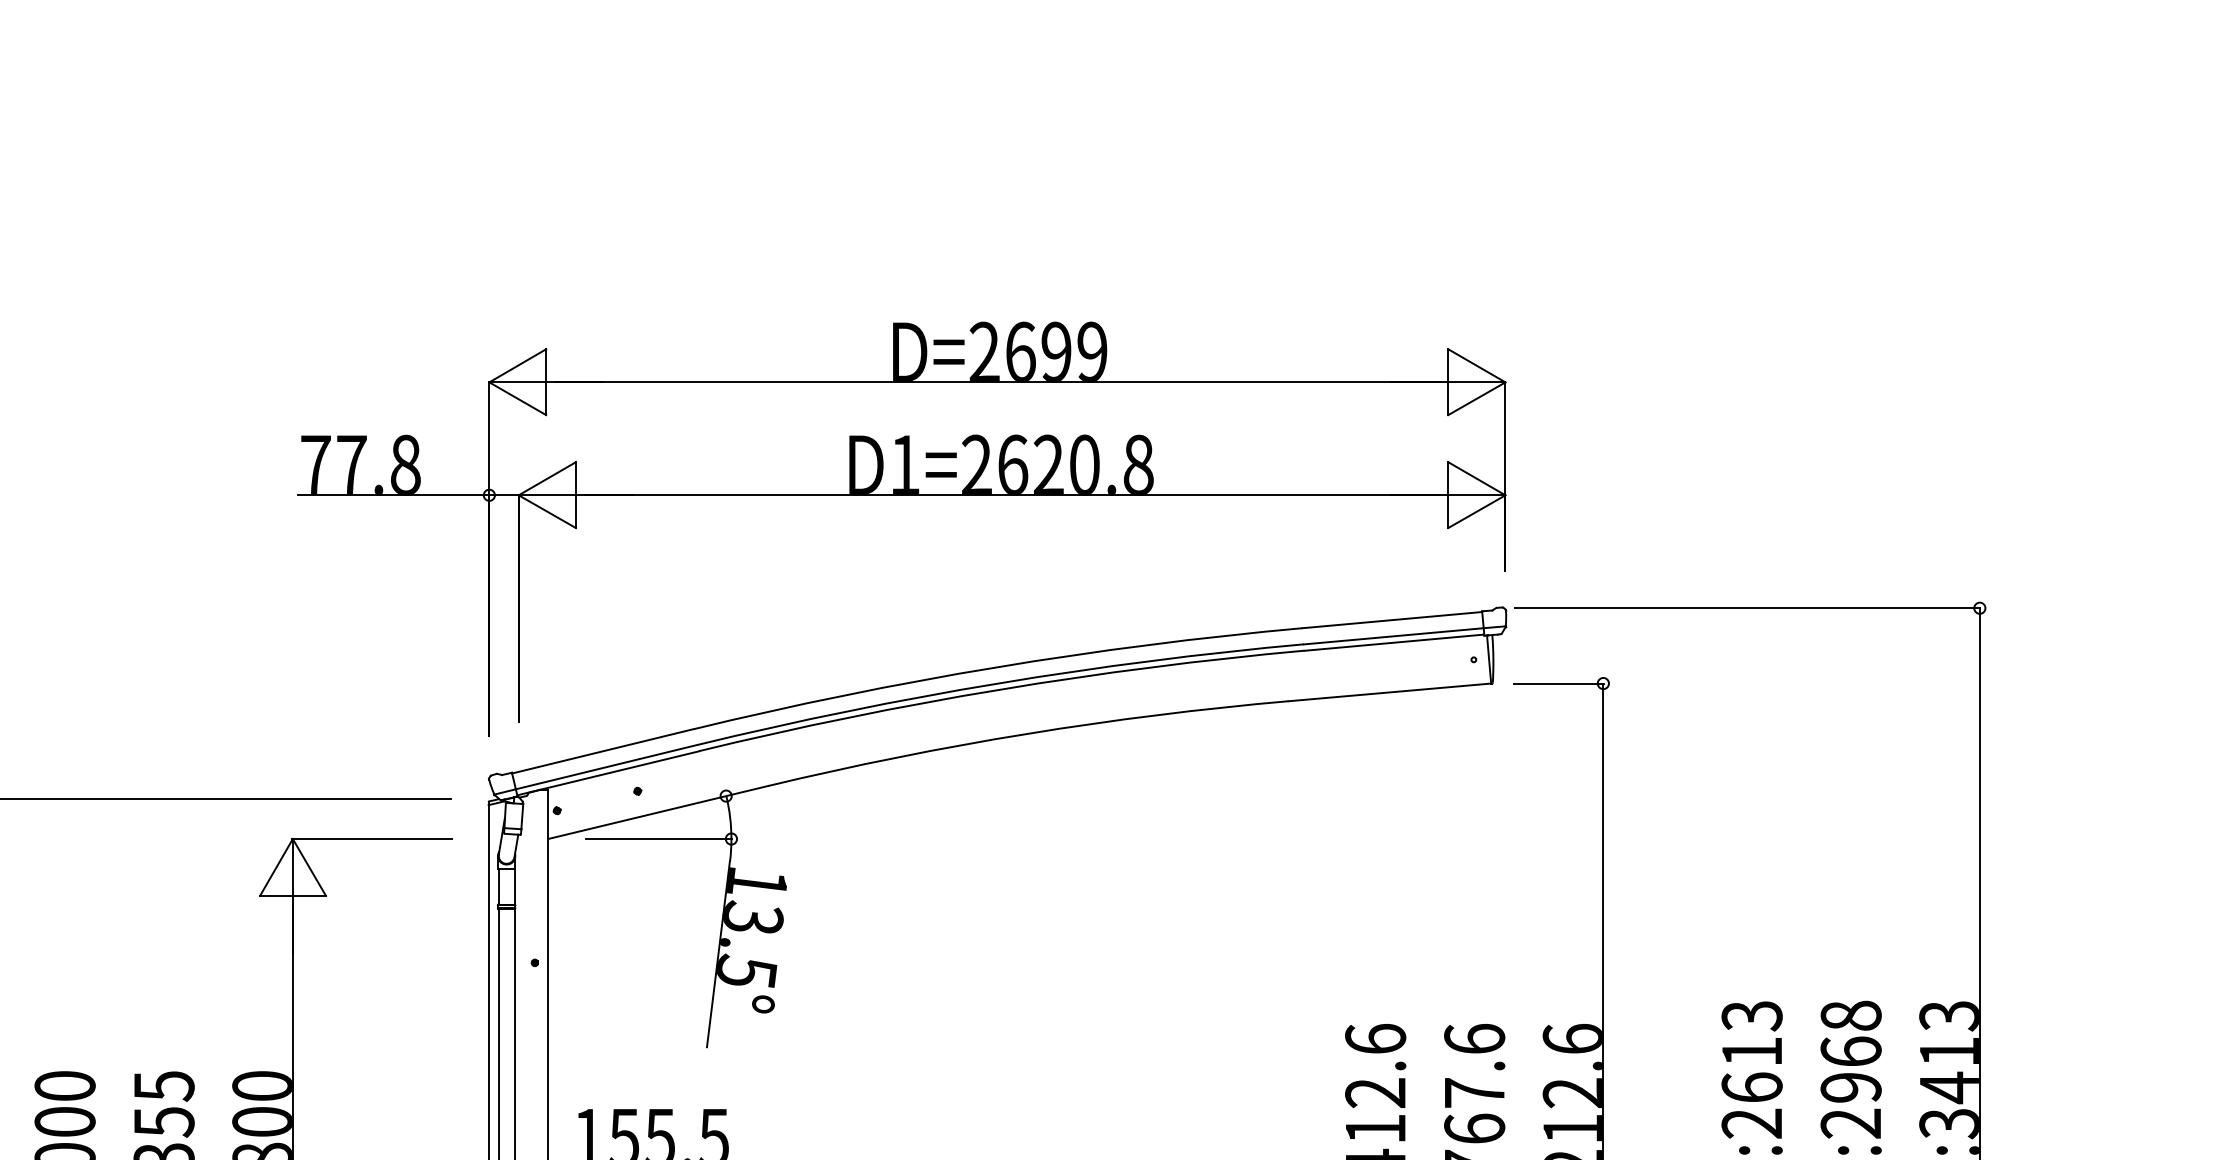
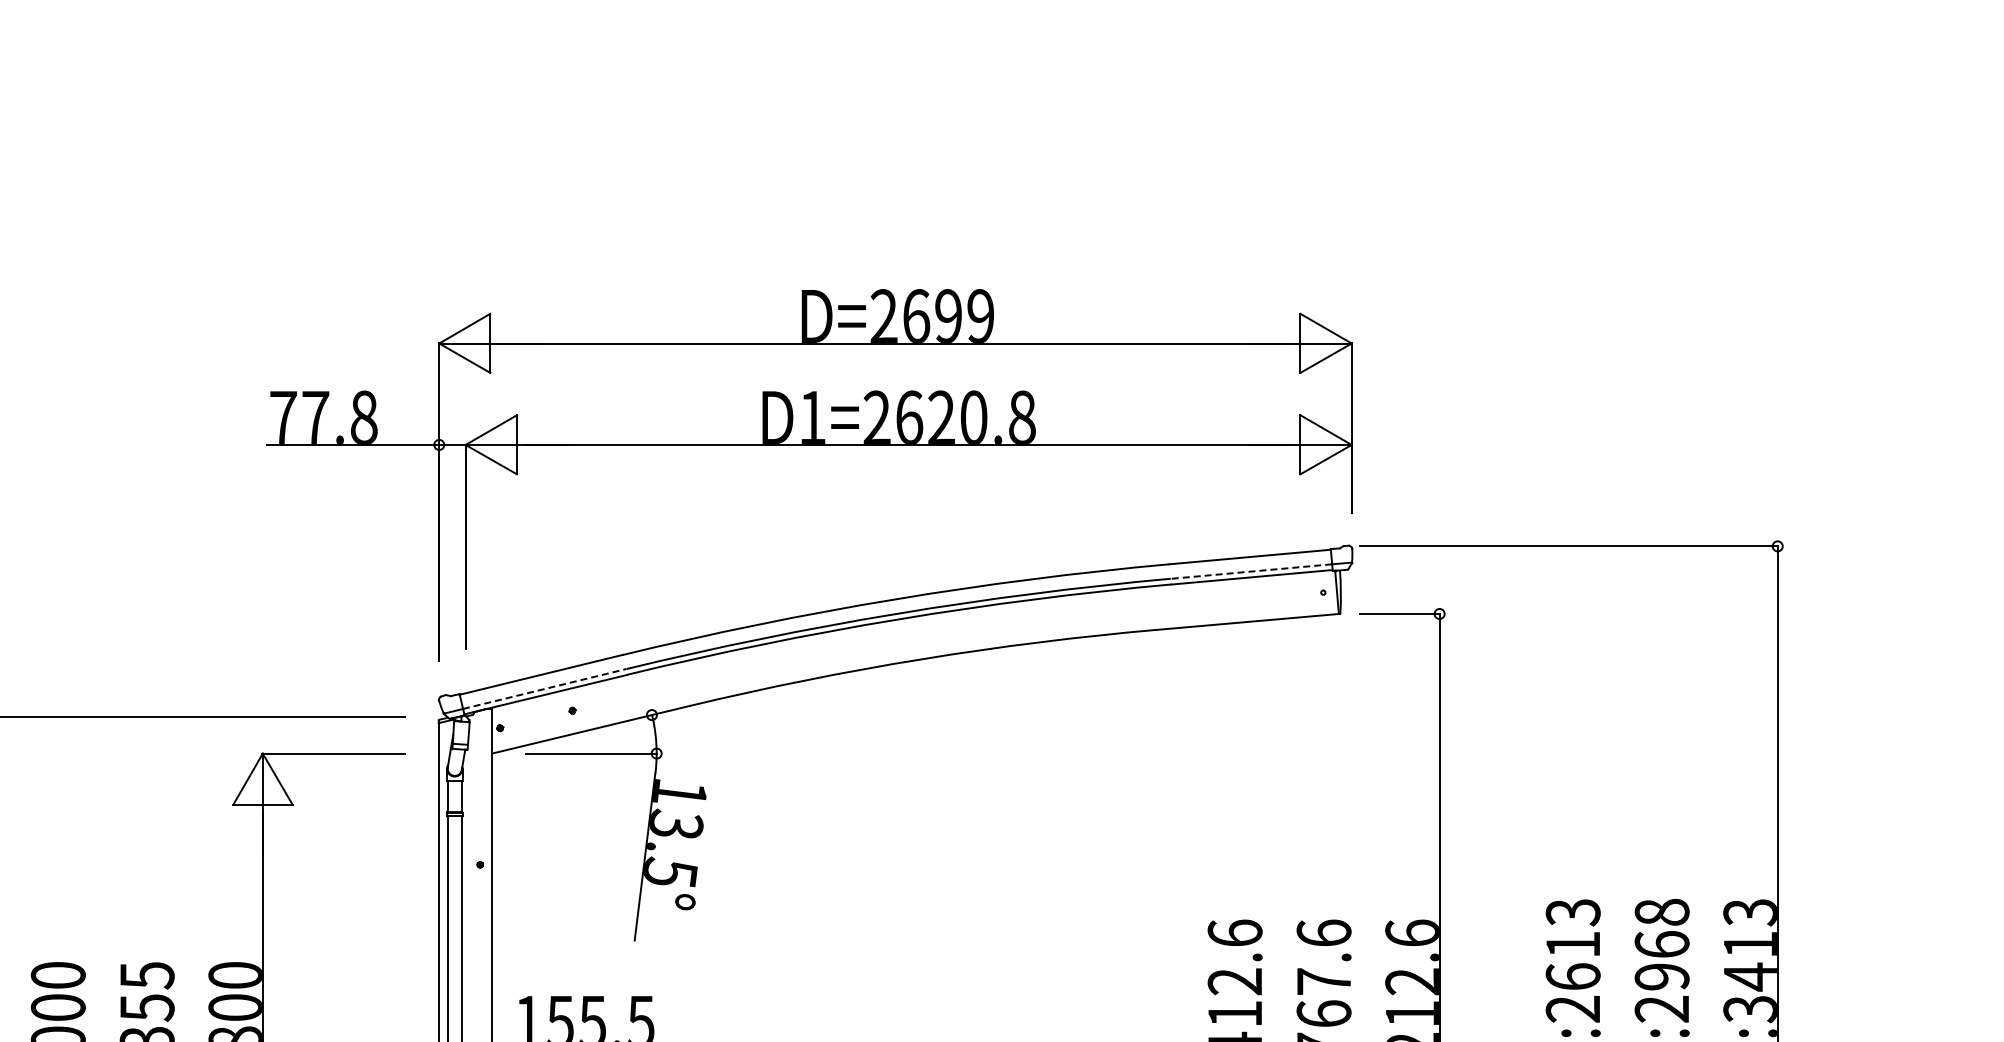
line: (1393, 636) -> (1251, 571), solid -> dashed
line: (607, 766) -> (545, 688), solid -> dashed

